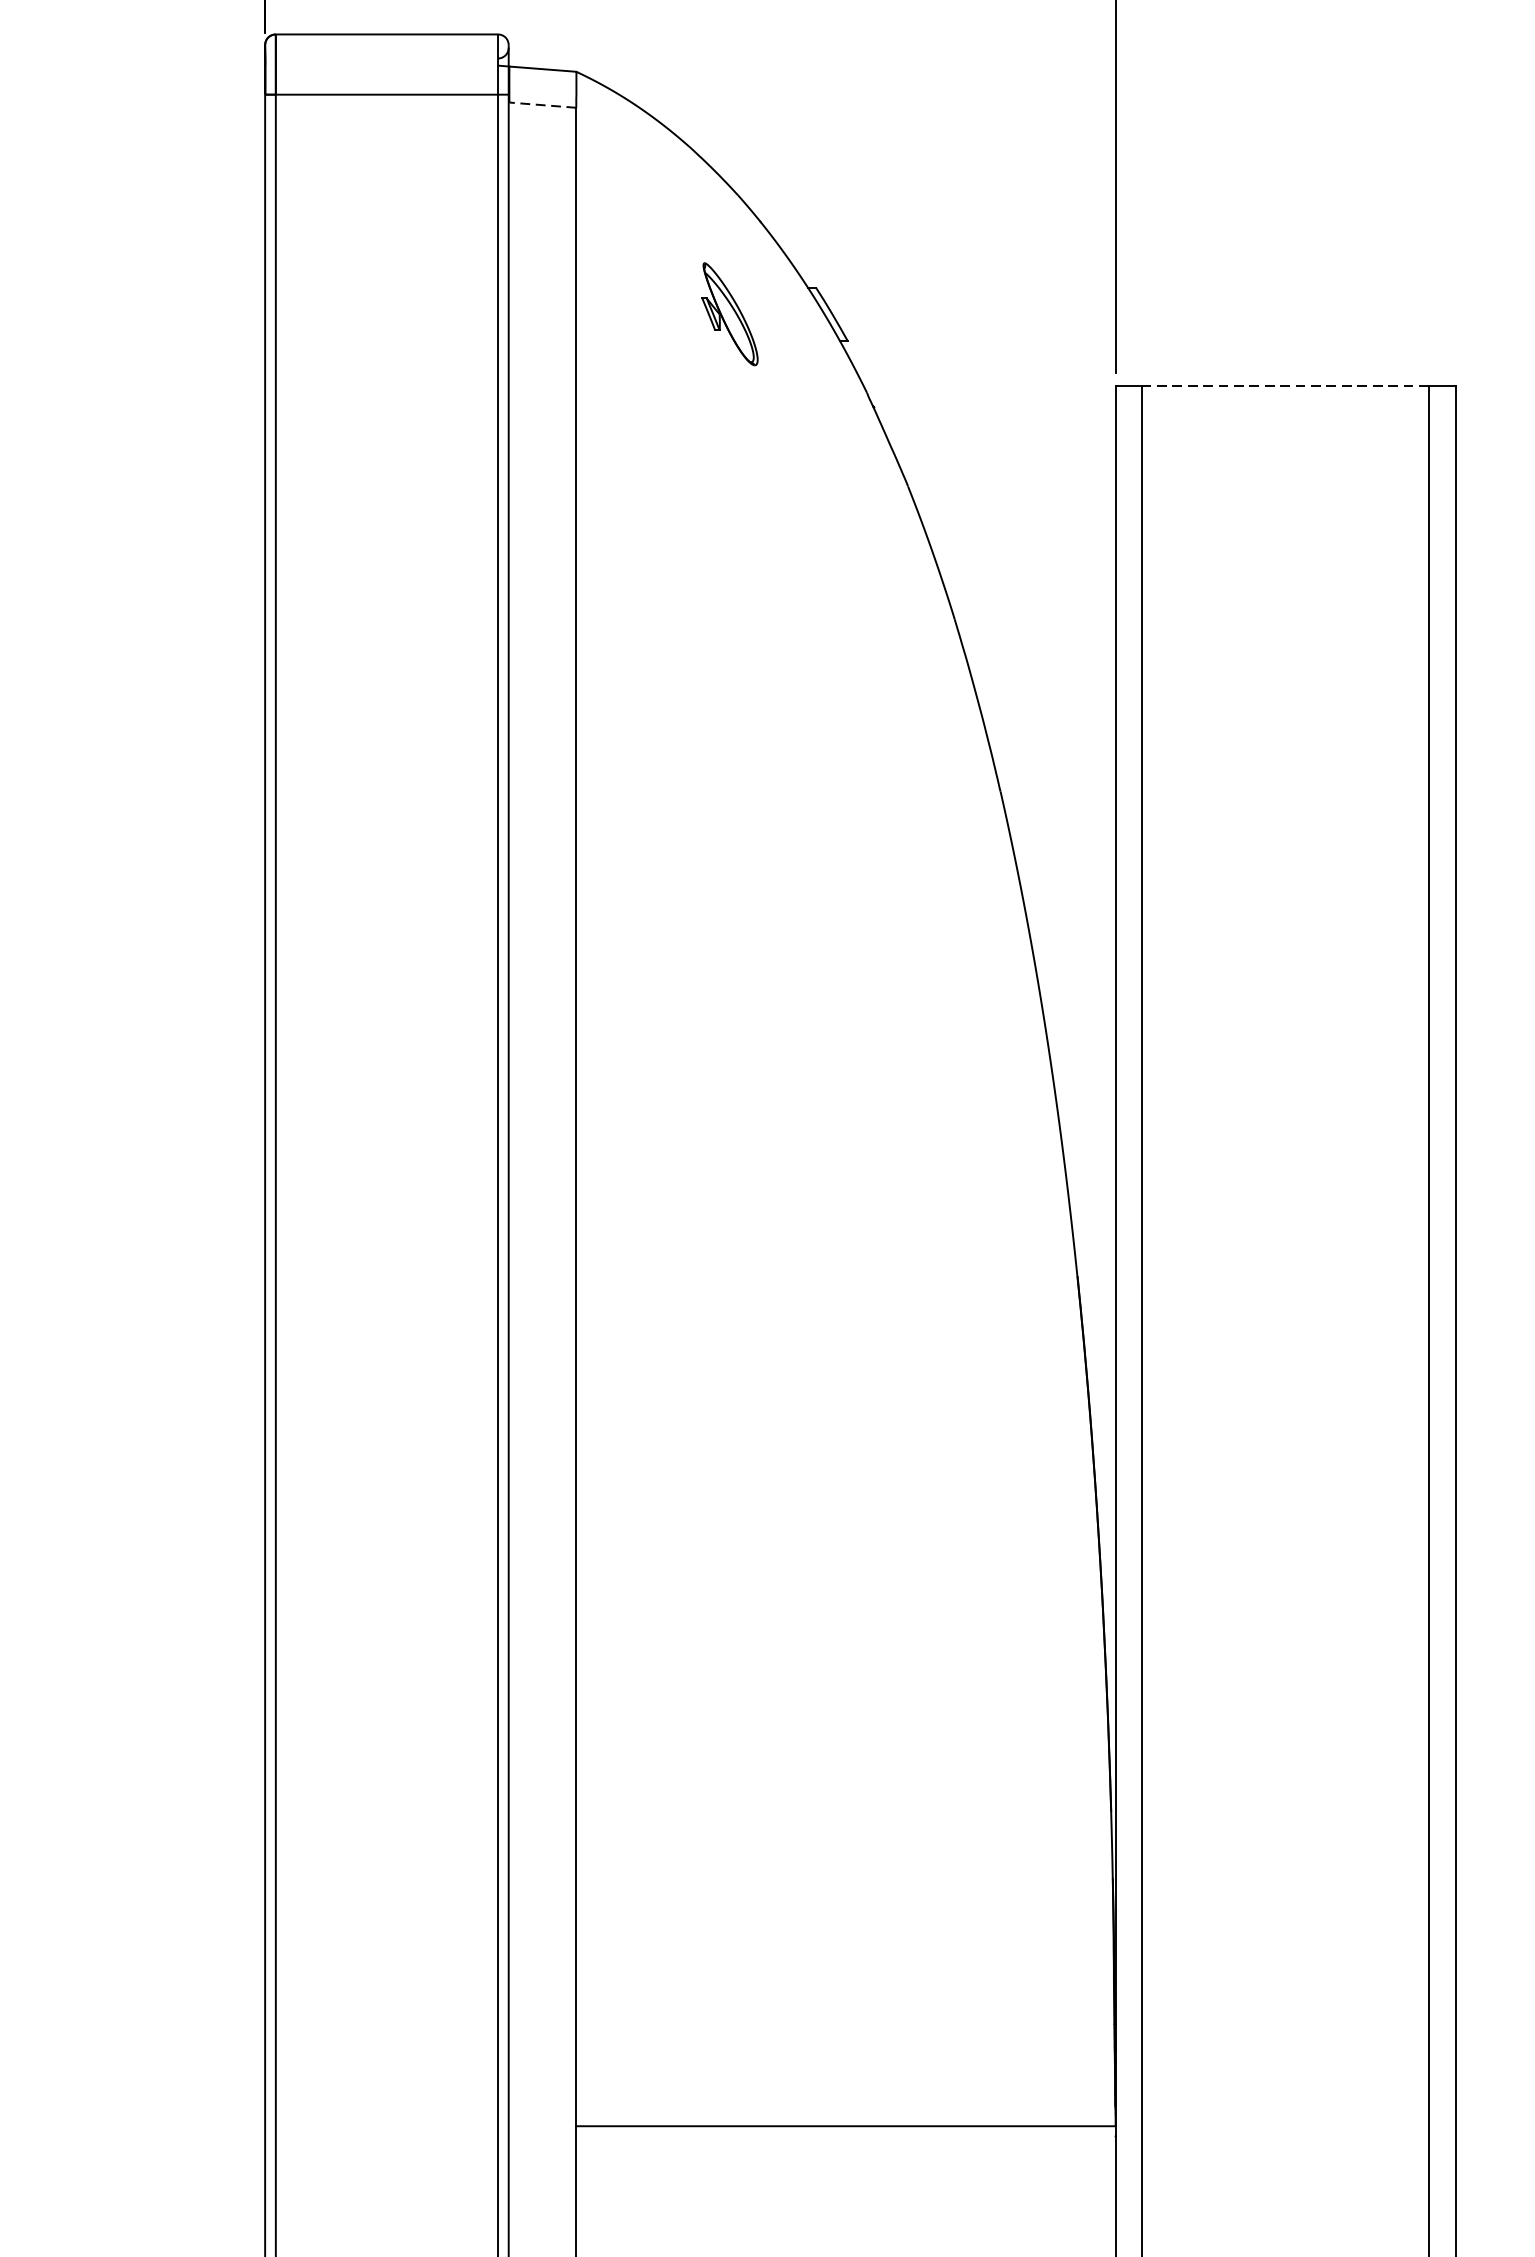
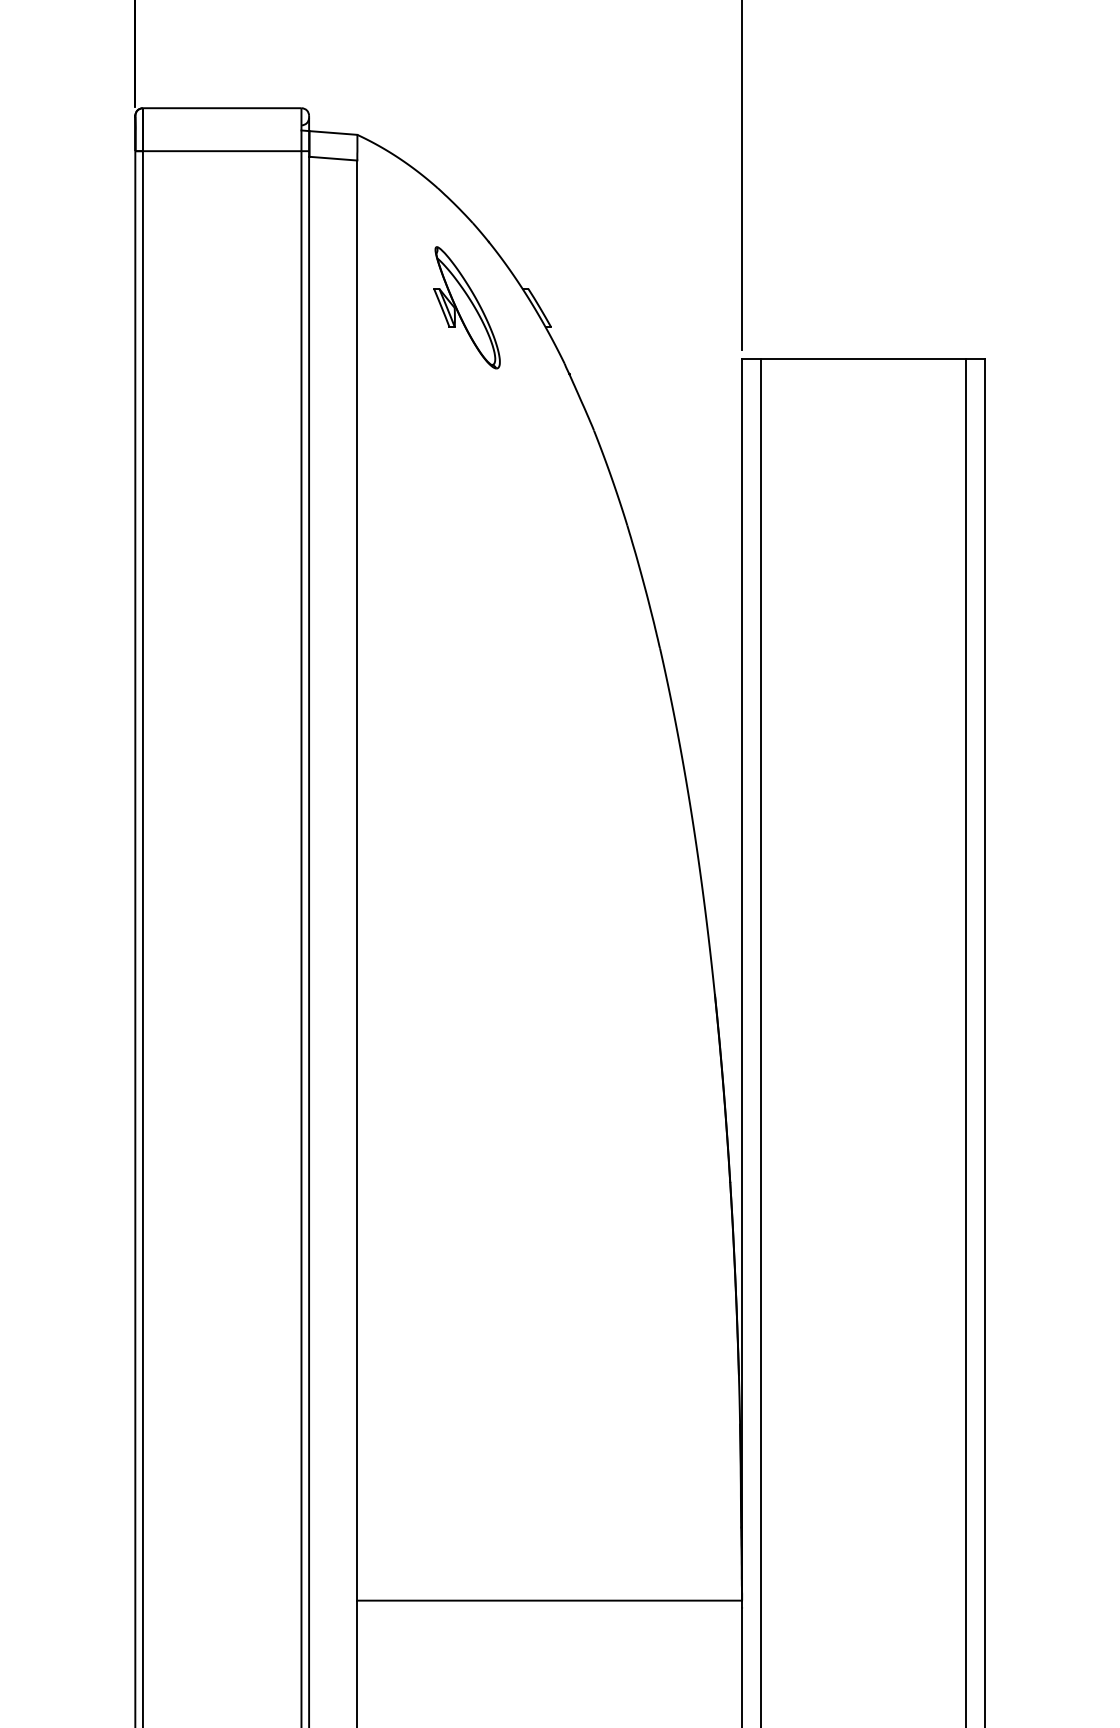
line: (542, 104) -> (333, 158), dashed -> solid
part: (729, 313) -> (466, 307), size x1.67
line: (1284, 386) -> (862, 359), dashed -> solid

